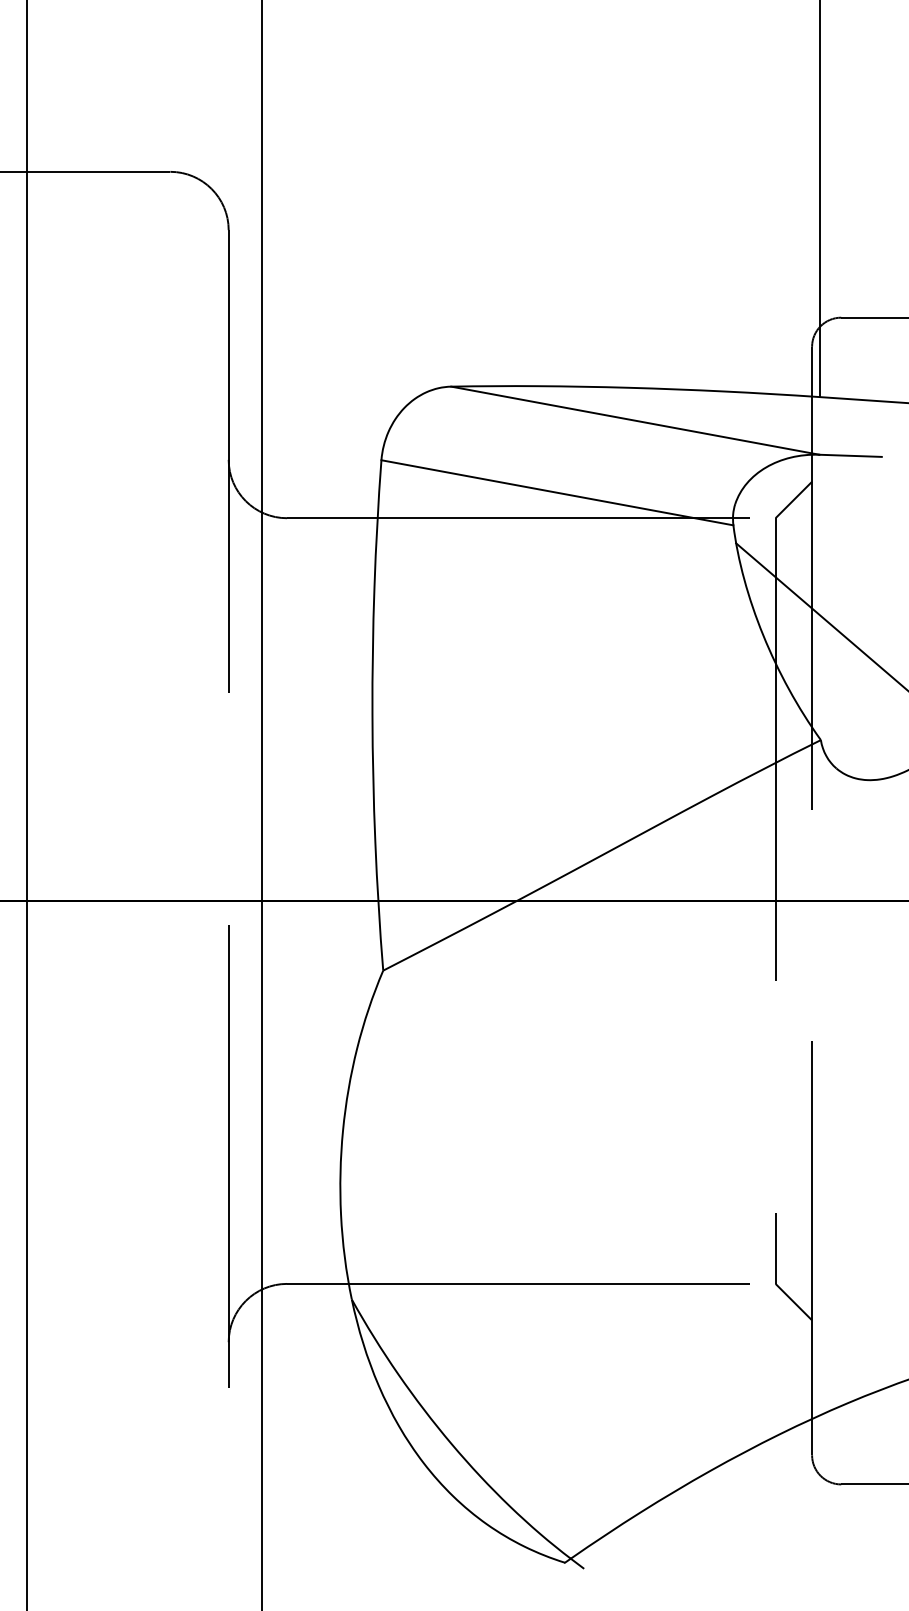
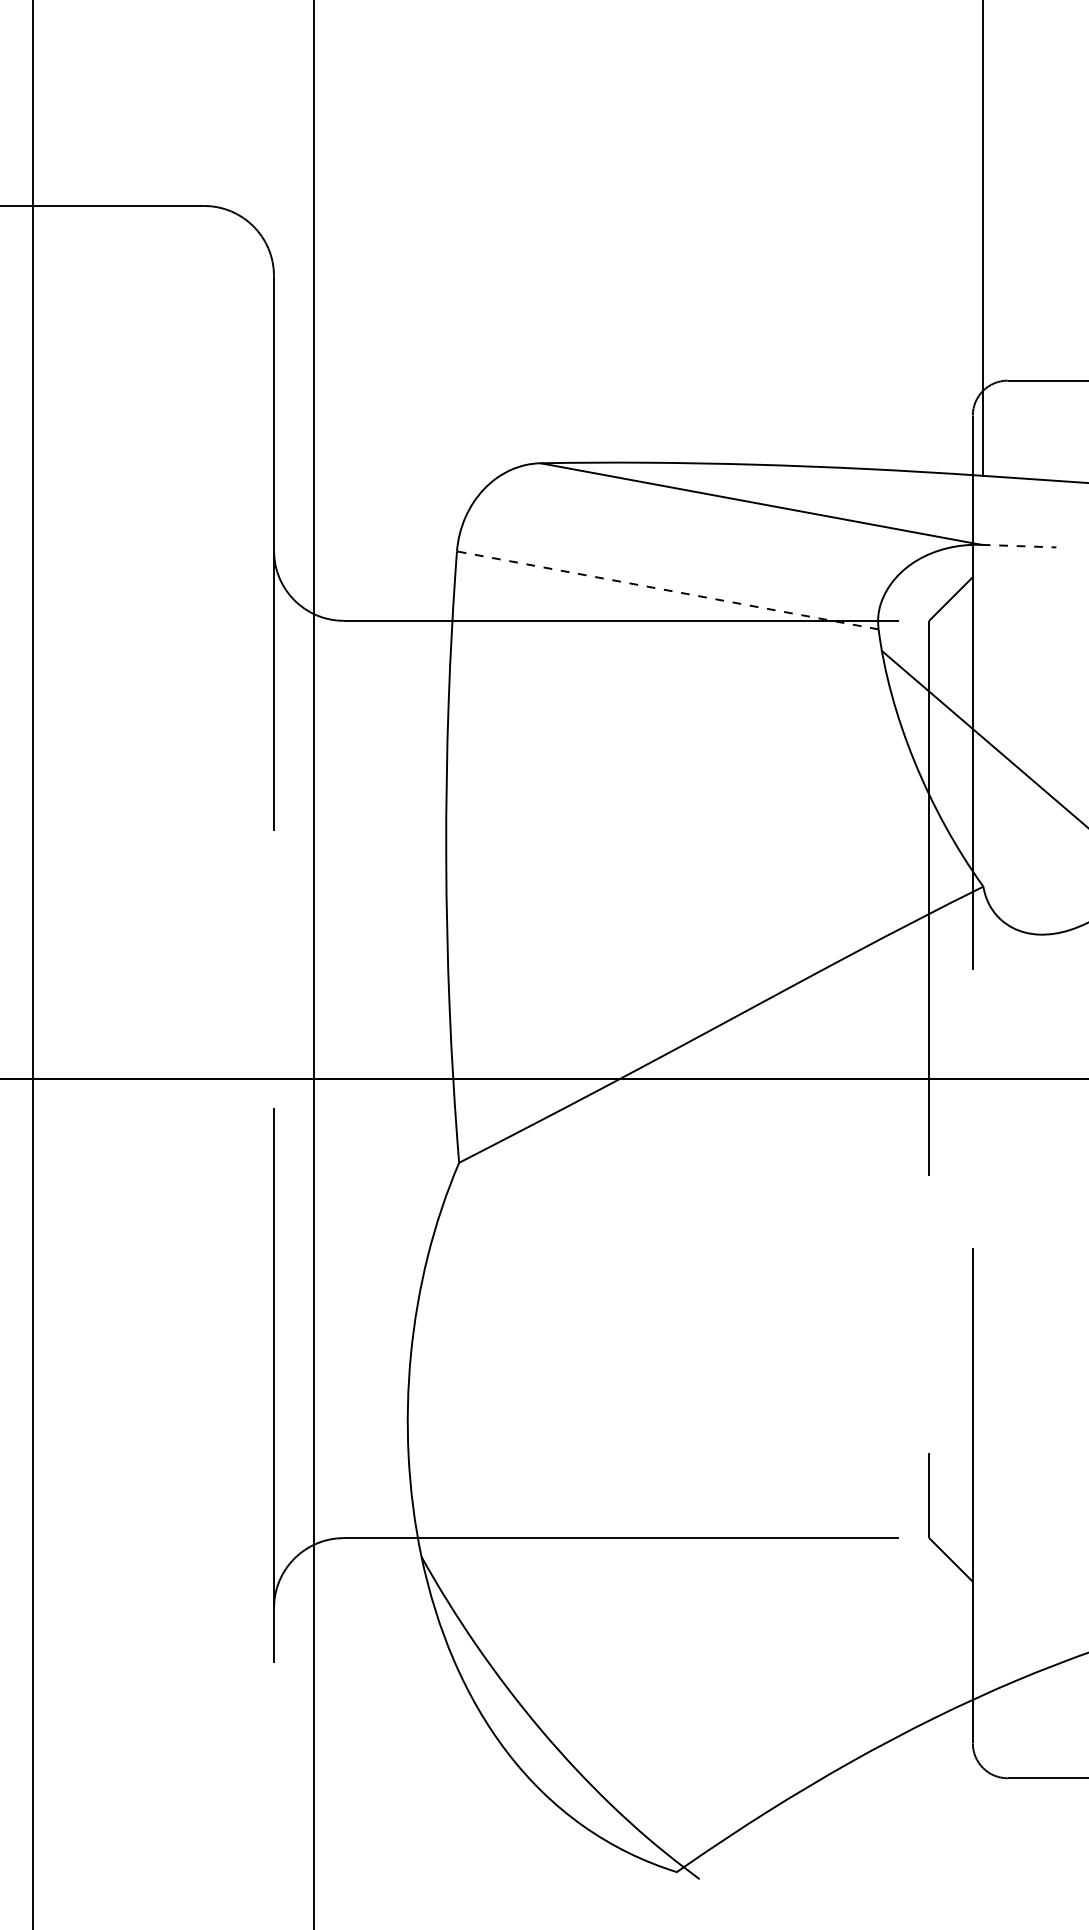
line: (851, 456) -> (1019, 546), solid -> dashed
line: (557, 492) -> (667, 590), solid -> dashed

